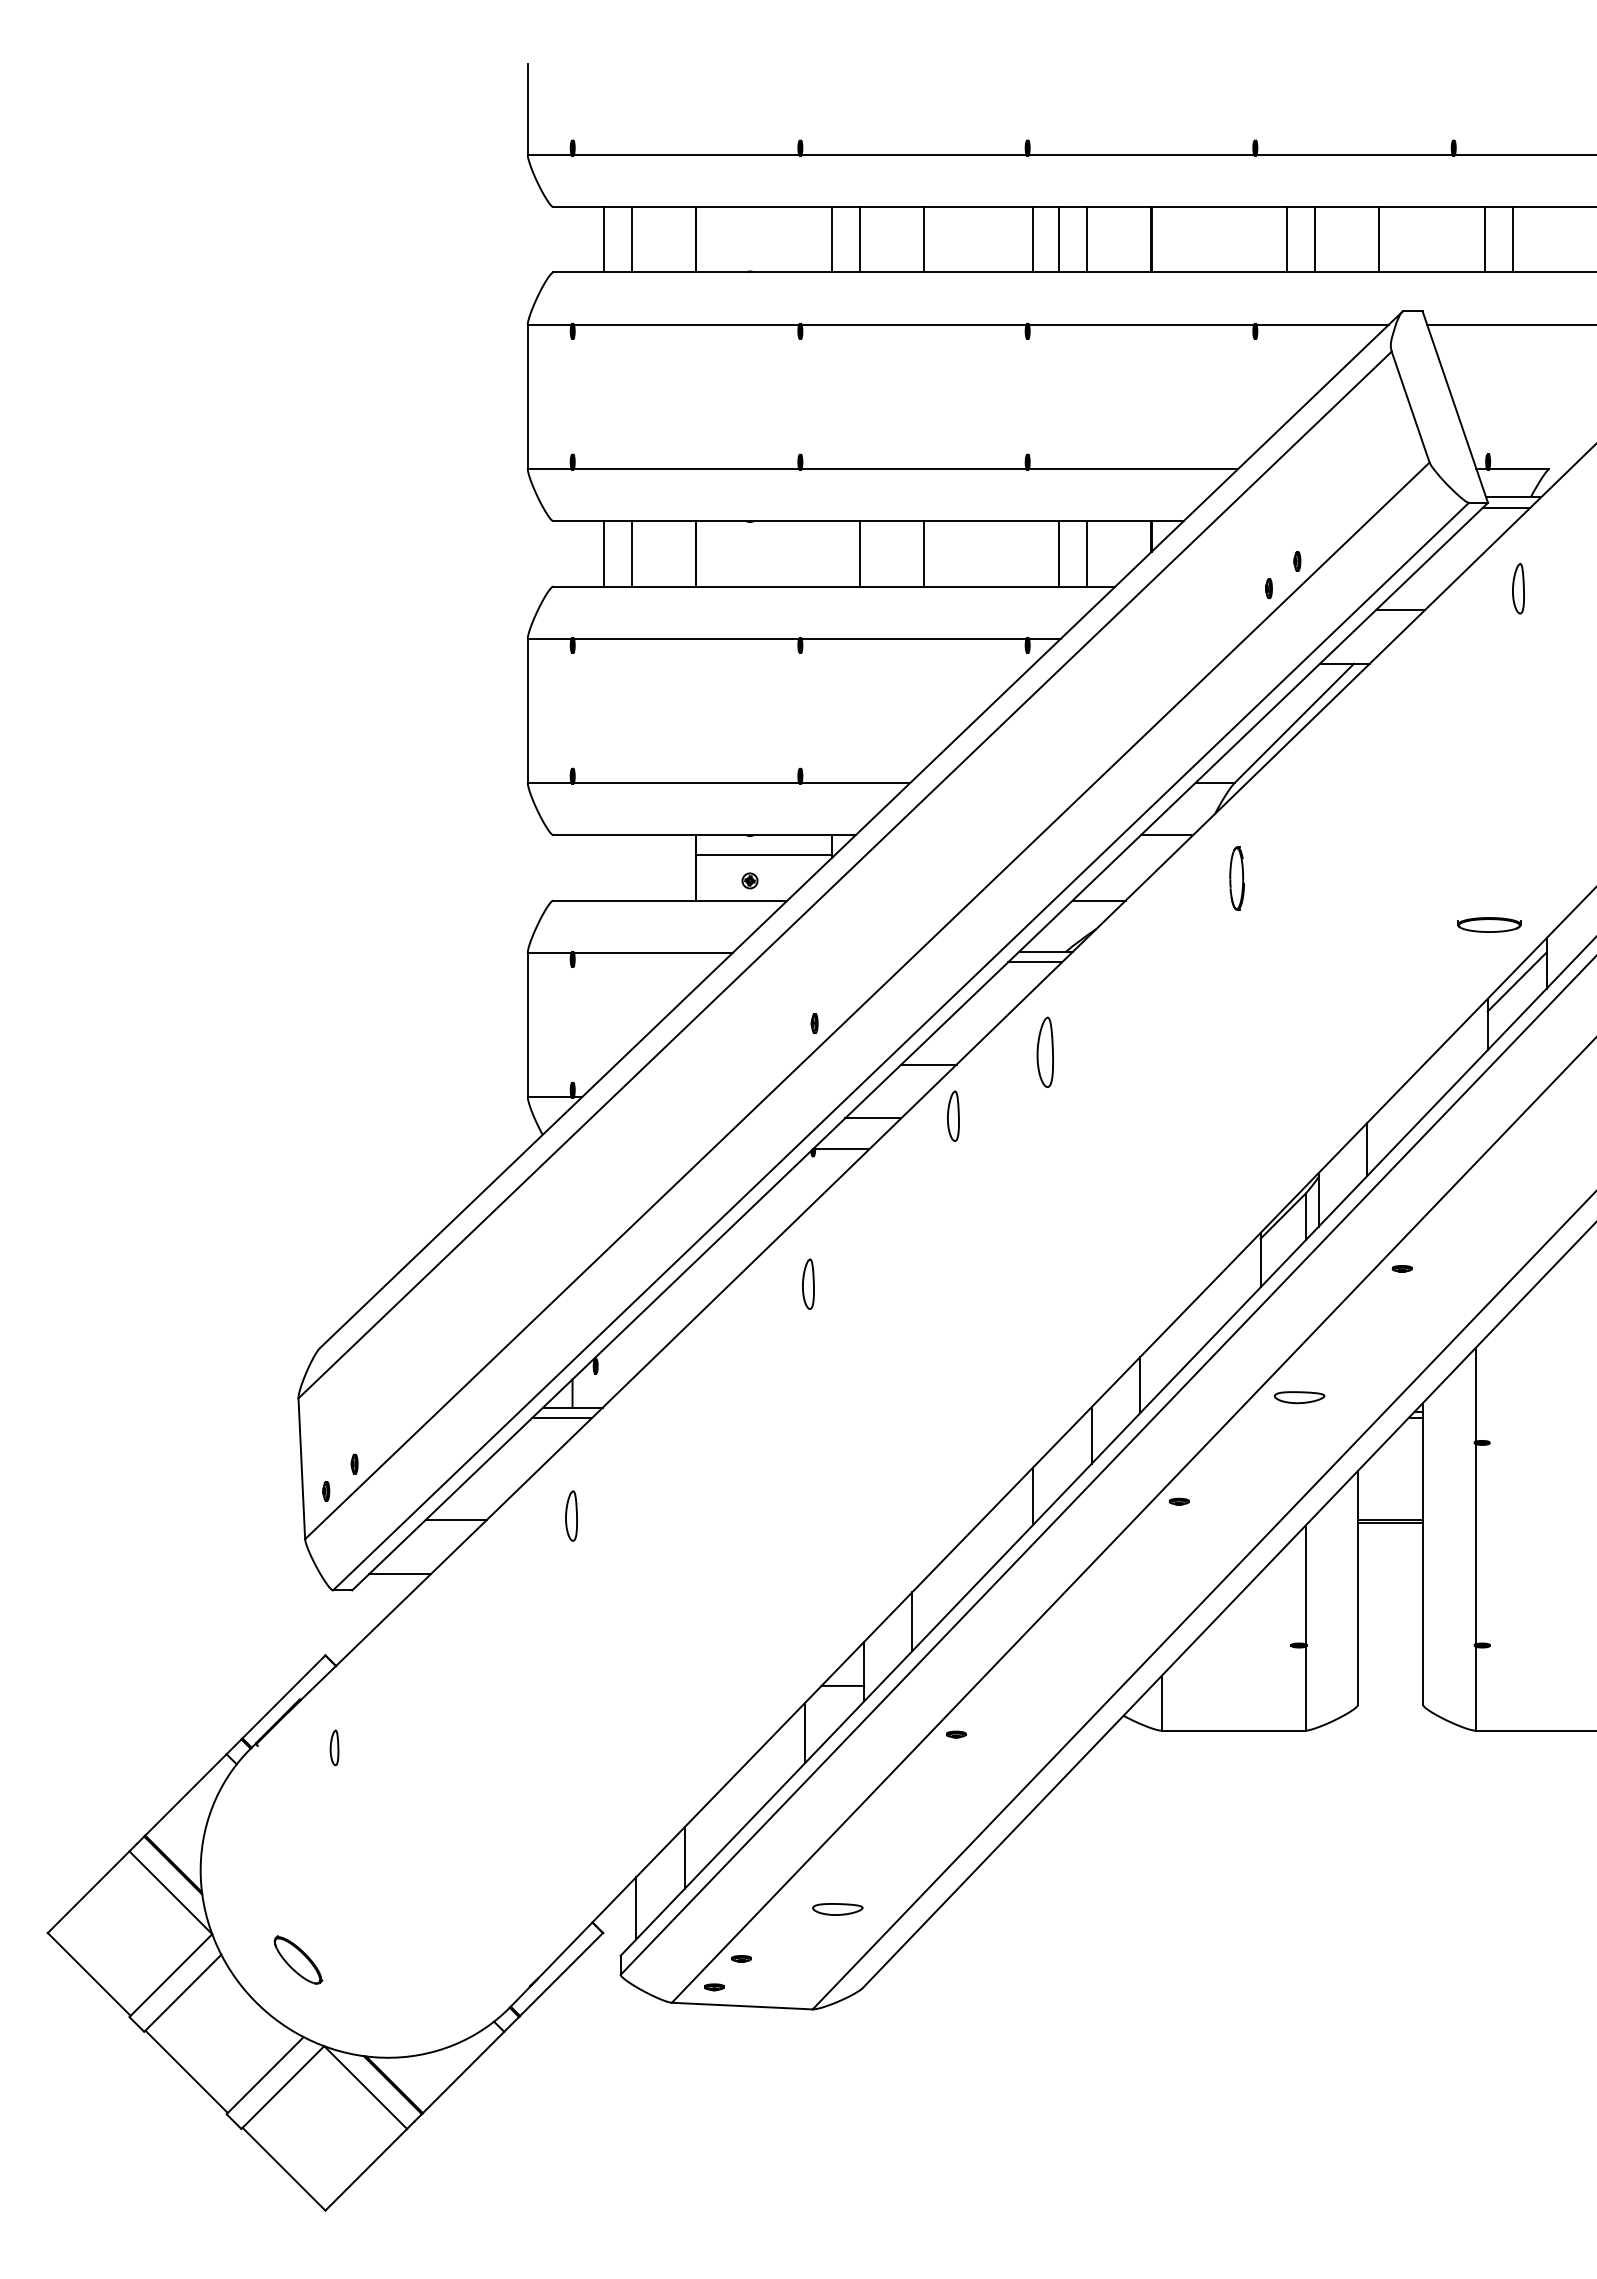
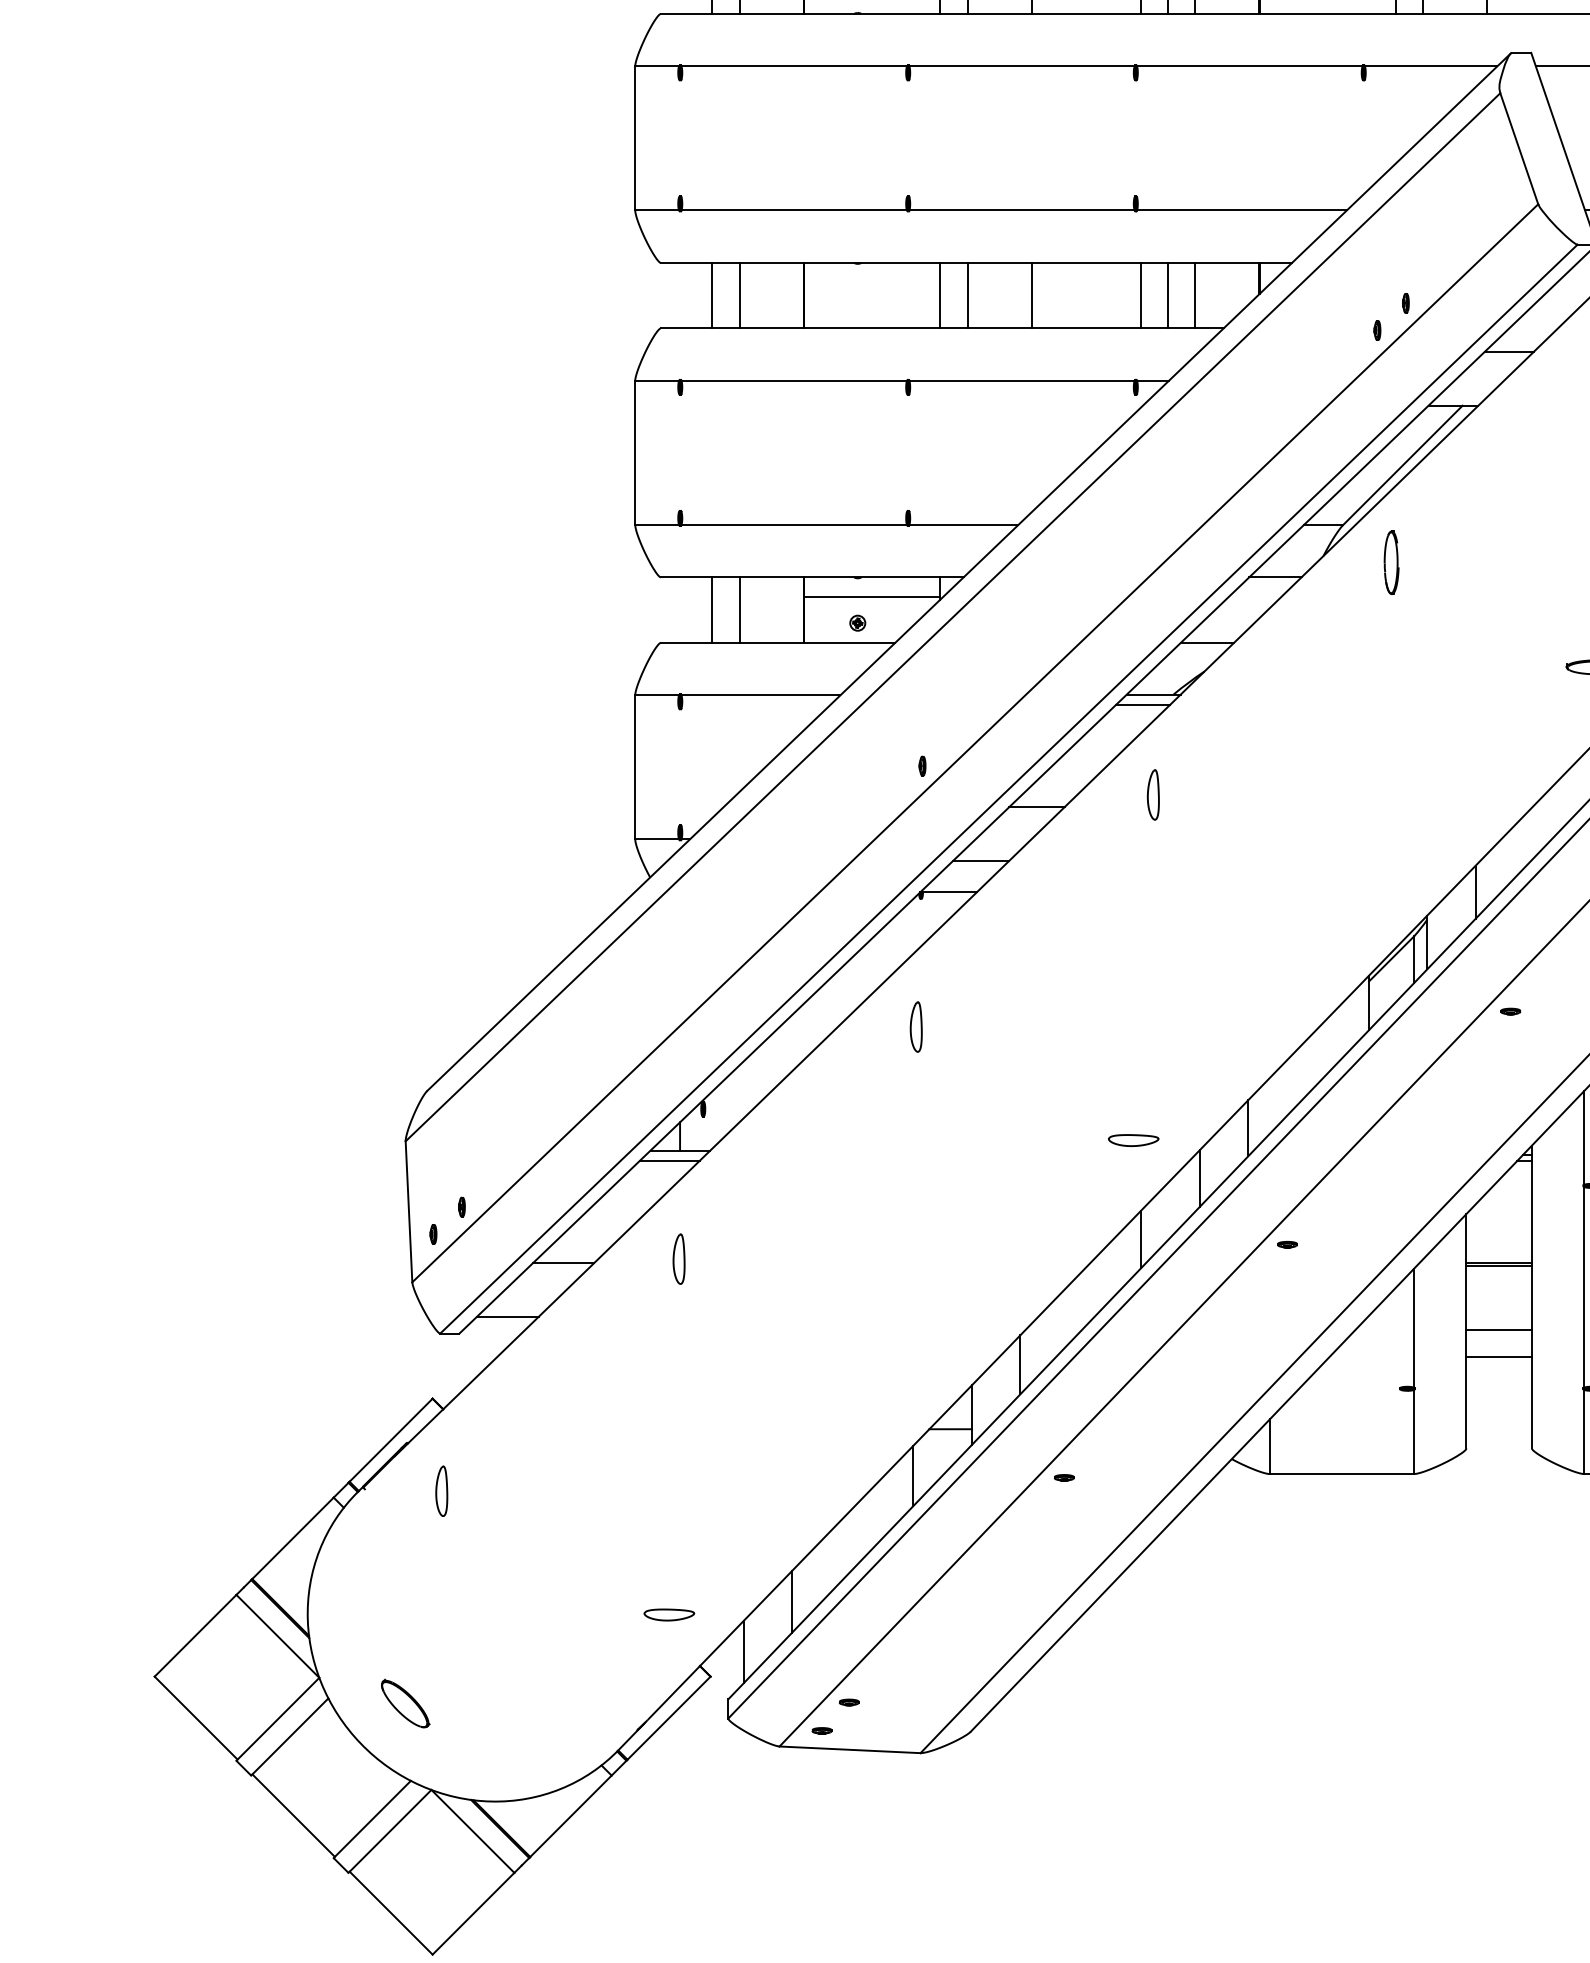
line: (832, 553) -> (940, 295), added
line: (1032, 553) -> (1140, 295), added
line: (604, 867) -> (712, 609), added
line: (632, 867) -> (740, 609), added
part: (1236, 878) -> (1390, 562), moved
part: (1044, 1052) -> (1152, 794), size x0.71
part: (953, 1115) -> (1061, 858), removed
part: (1299, 1397) -> (1133, 1140), moved
line: (1390, 1586) -> (1499, 1329), added
line: (1390, 1614) -> (1499, 1357), added
part: (334, 1747) -> (441, 1490), size x1.43
part: (837, 1909) -> (669, 1615), moved

